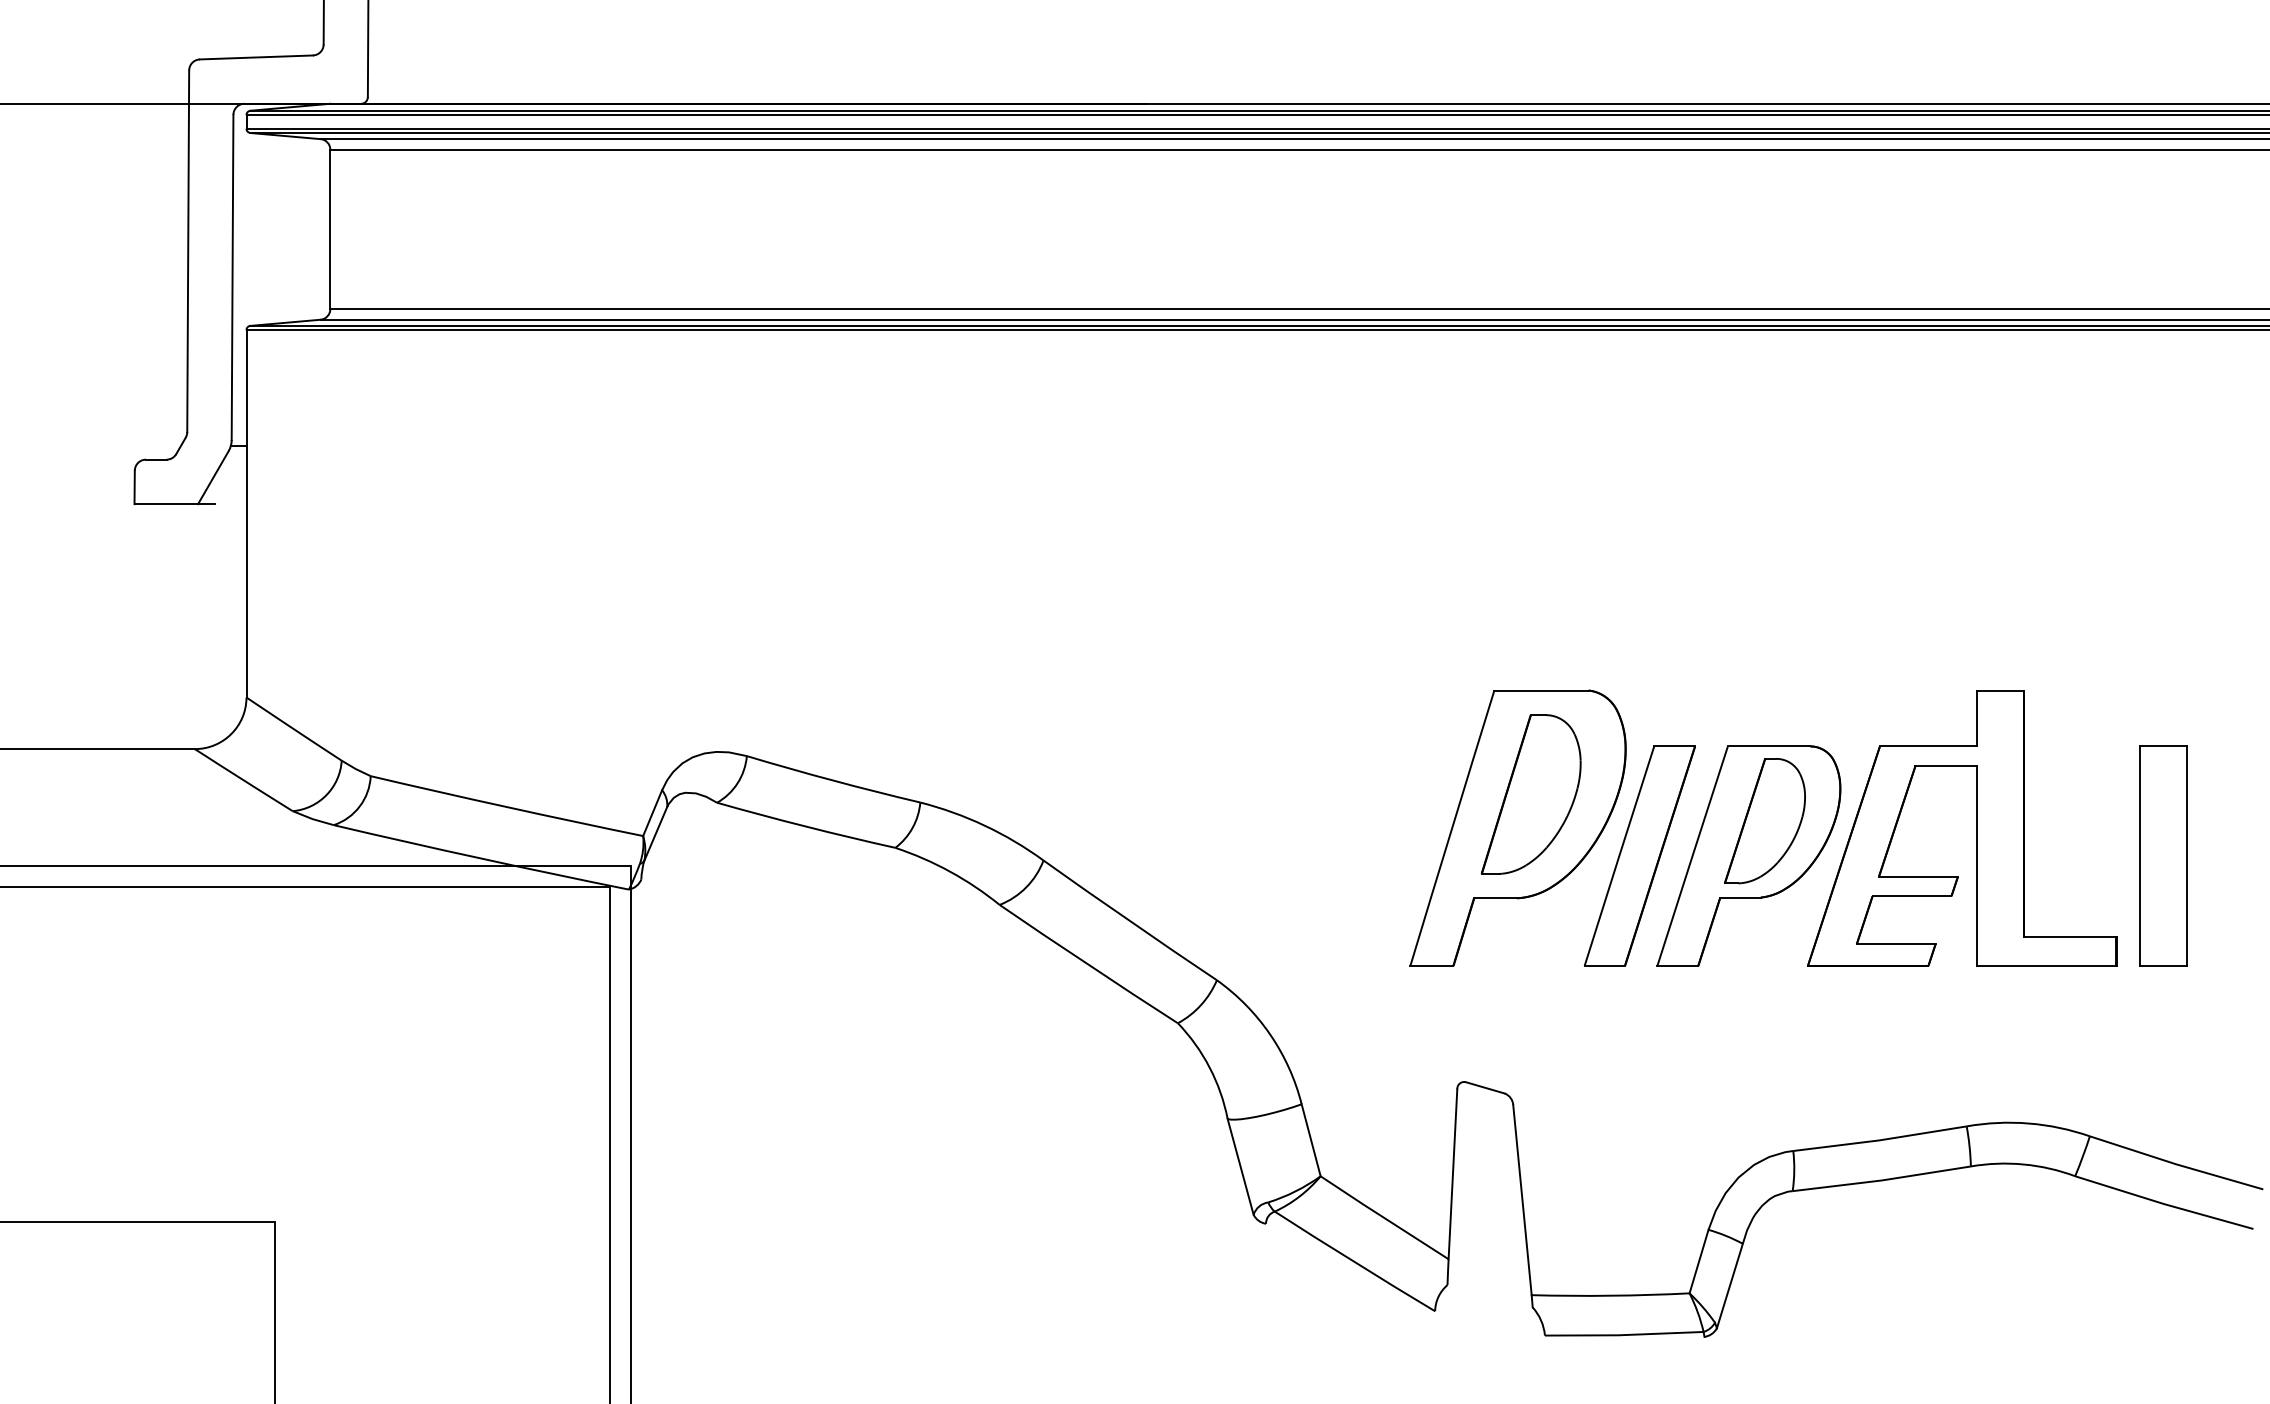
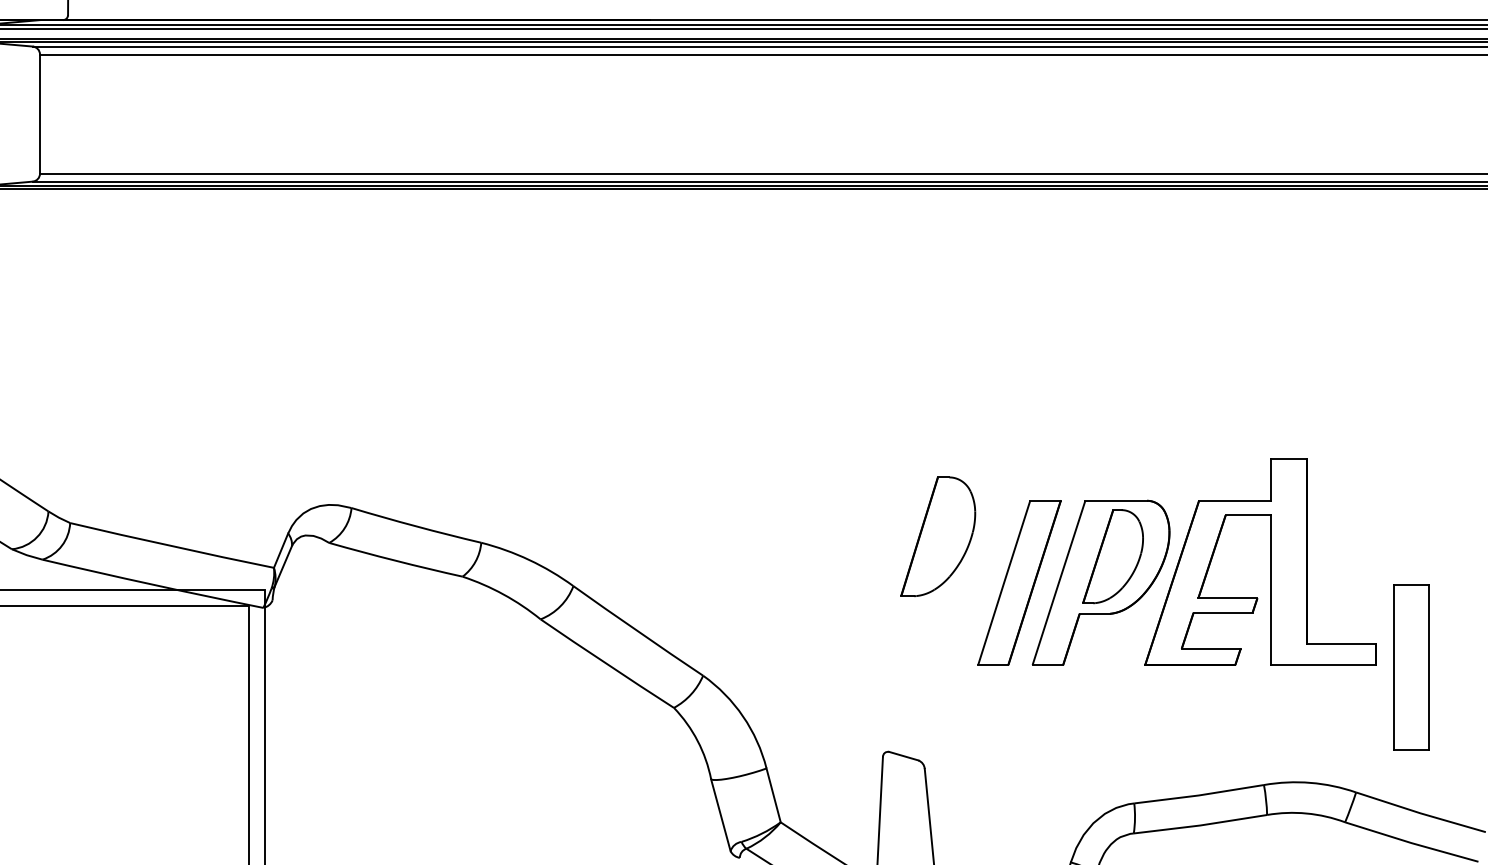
part: (1517, 827) -> (927, 561), removed
part: (2163, 855) -> (1411, 666), moved

